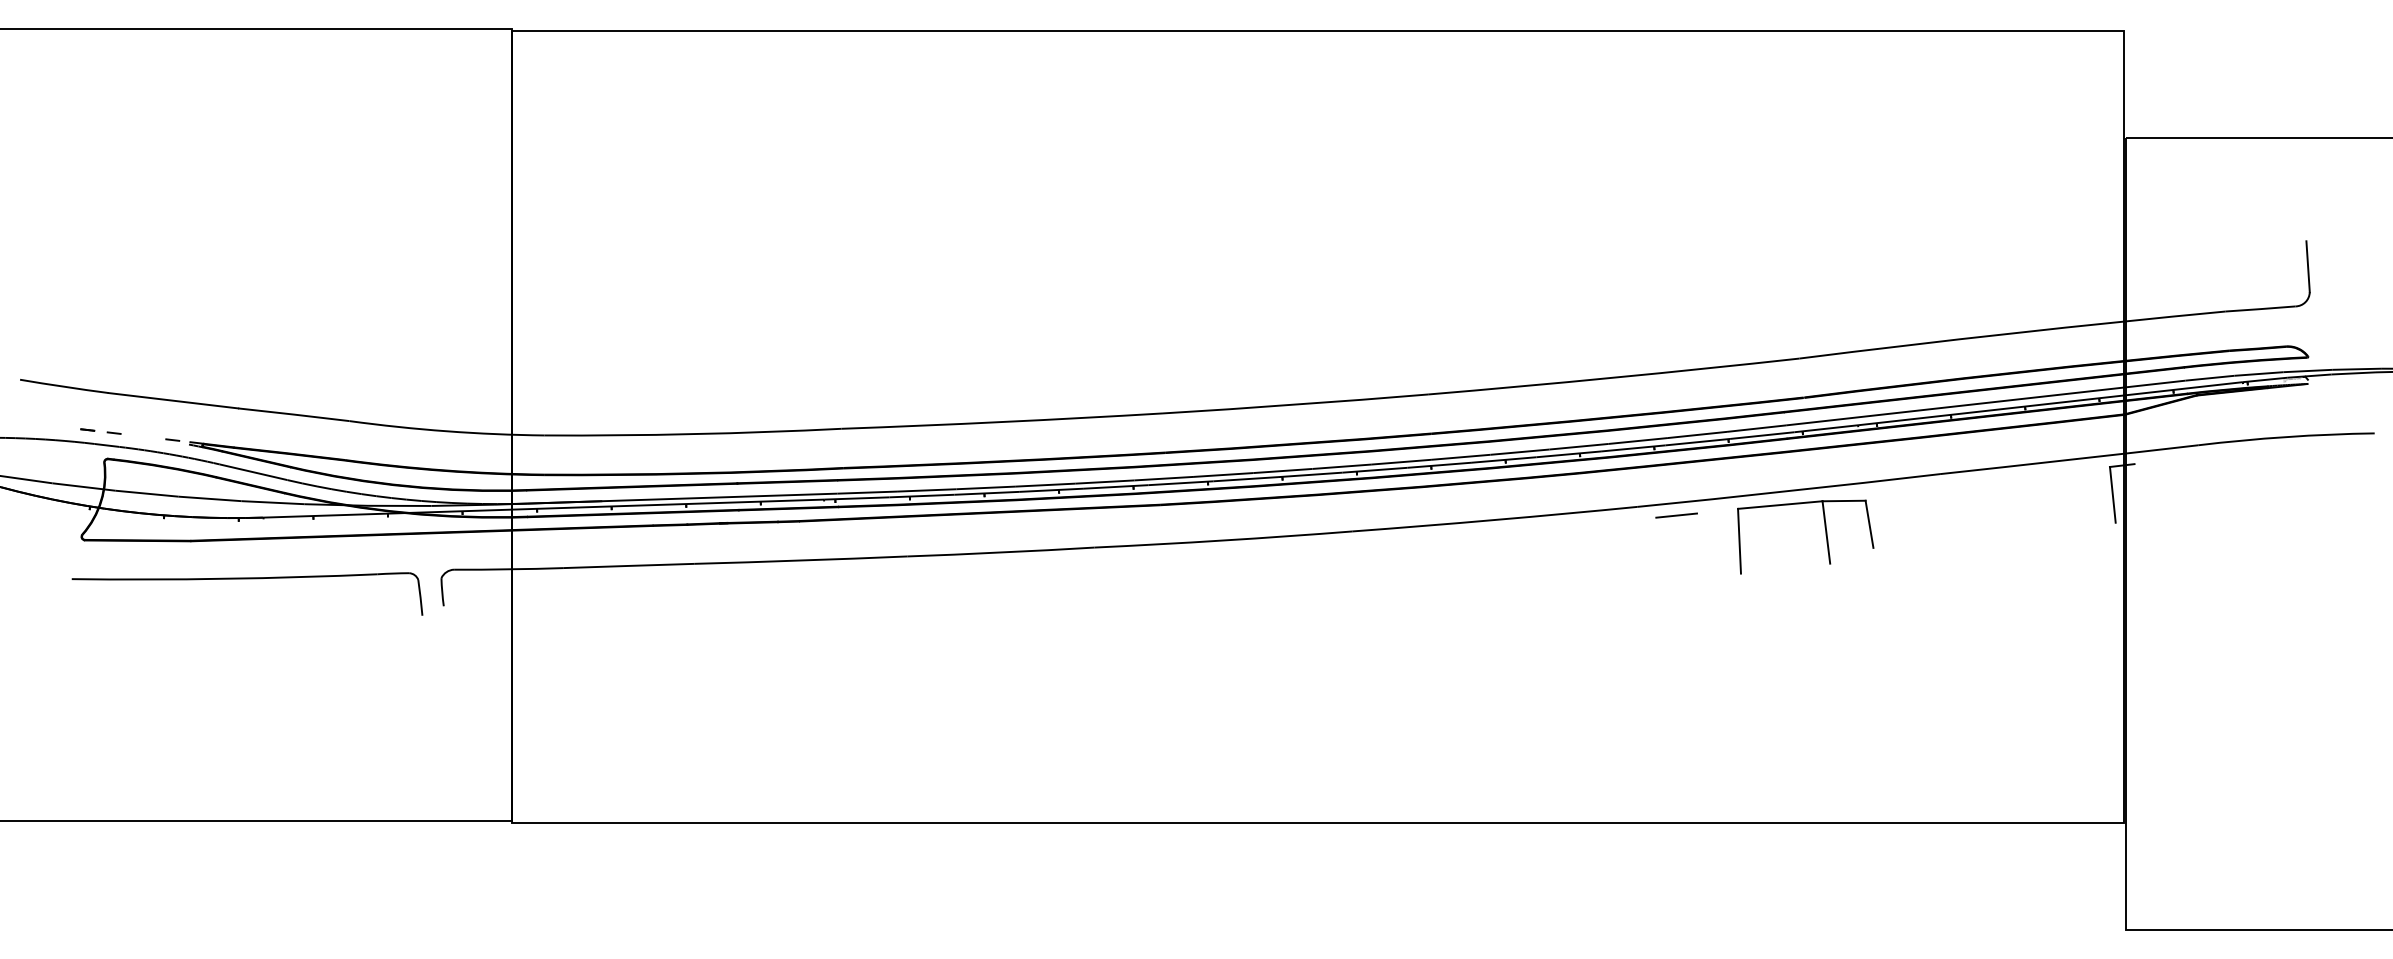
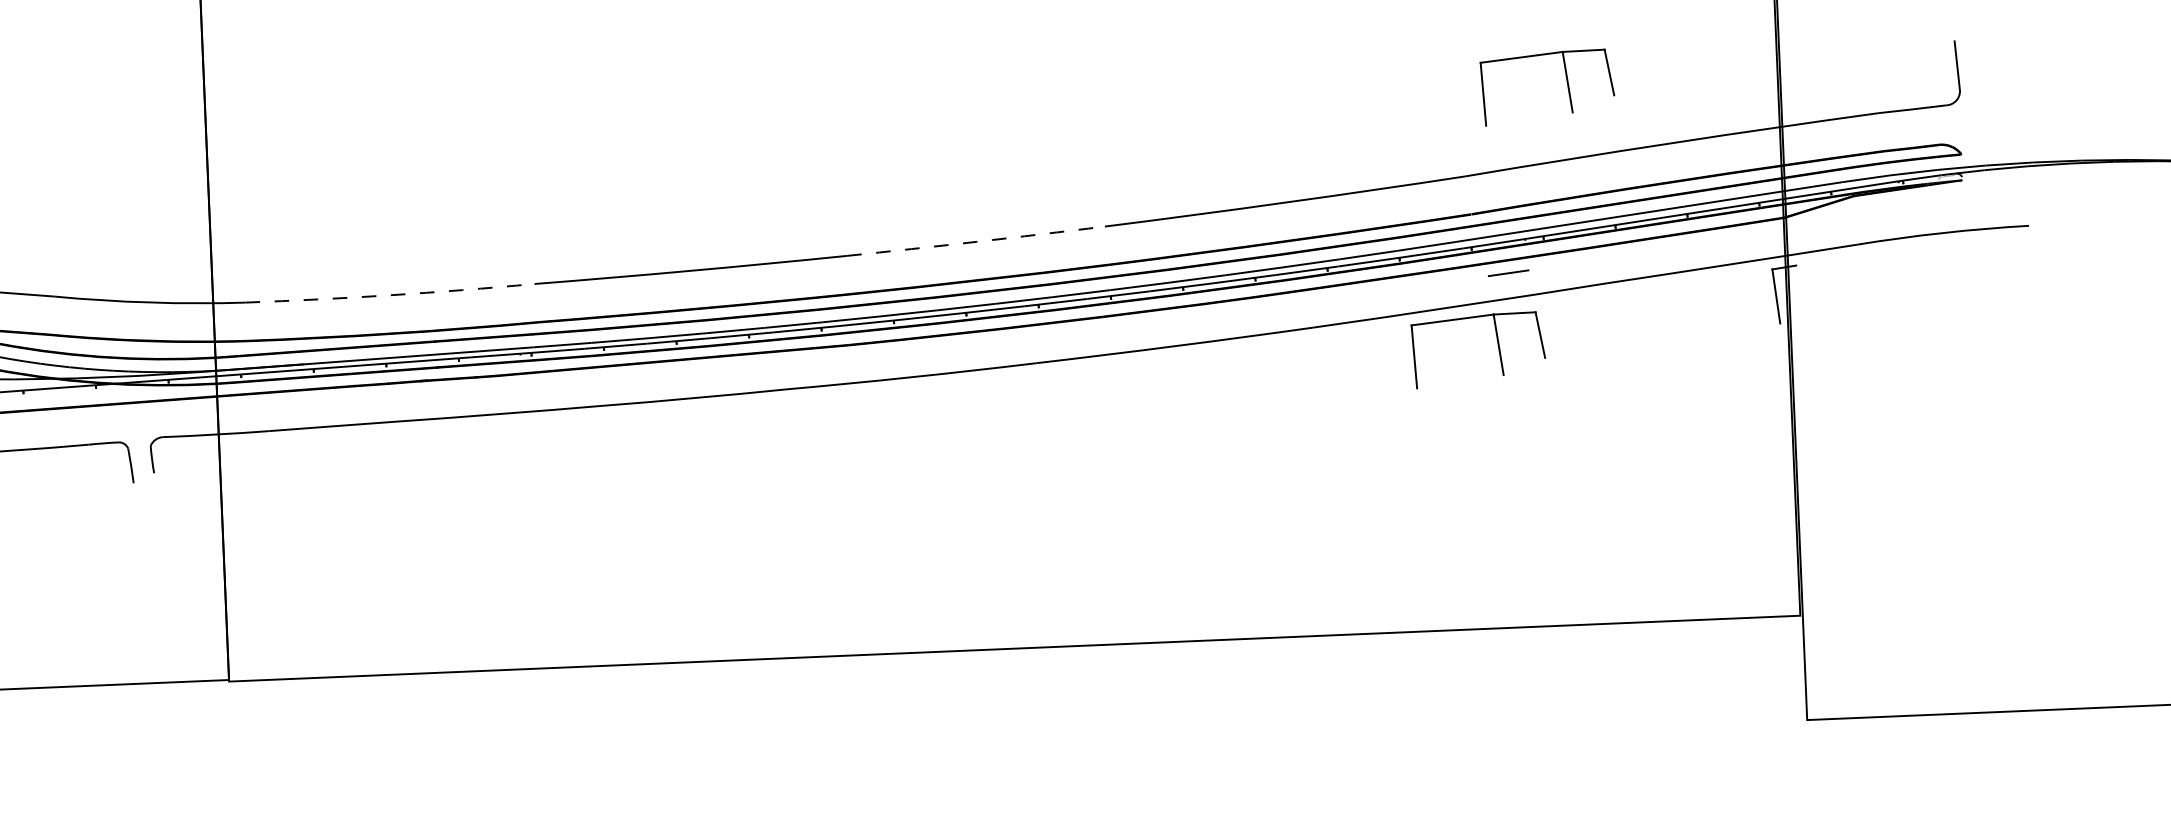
part: (1907, 269) -> (1566, 85), added
arc: (1295, 404) -> (976, 241), solid -> dashed
arc: (693, 434) -> (390, 295), solid -> dashed
line: (1676, 515) -> (1508, 273), moved

